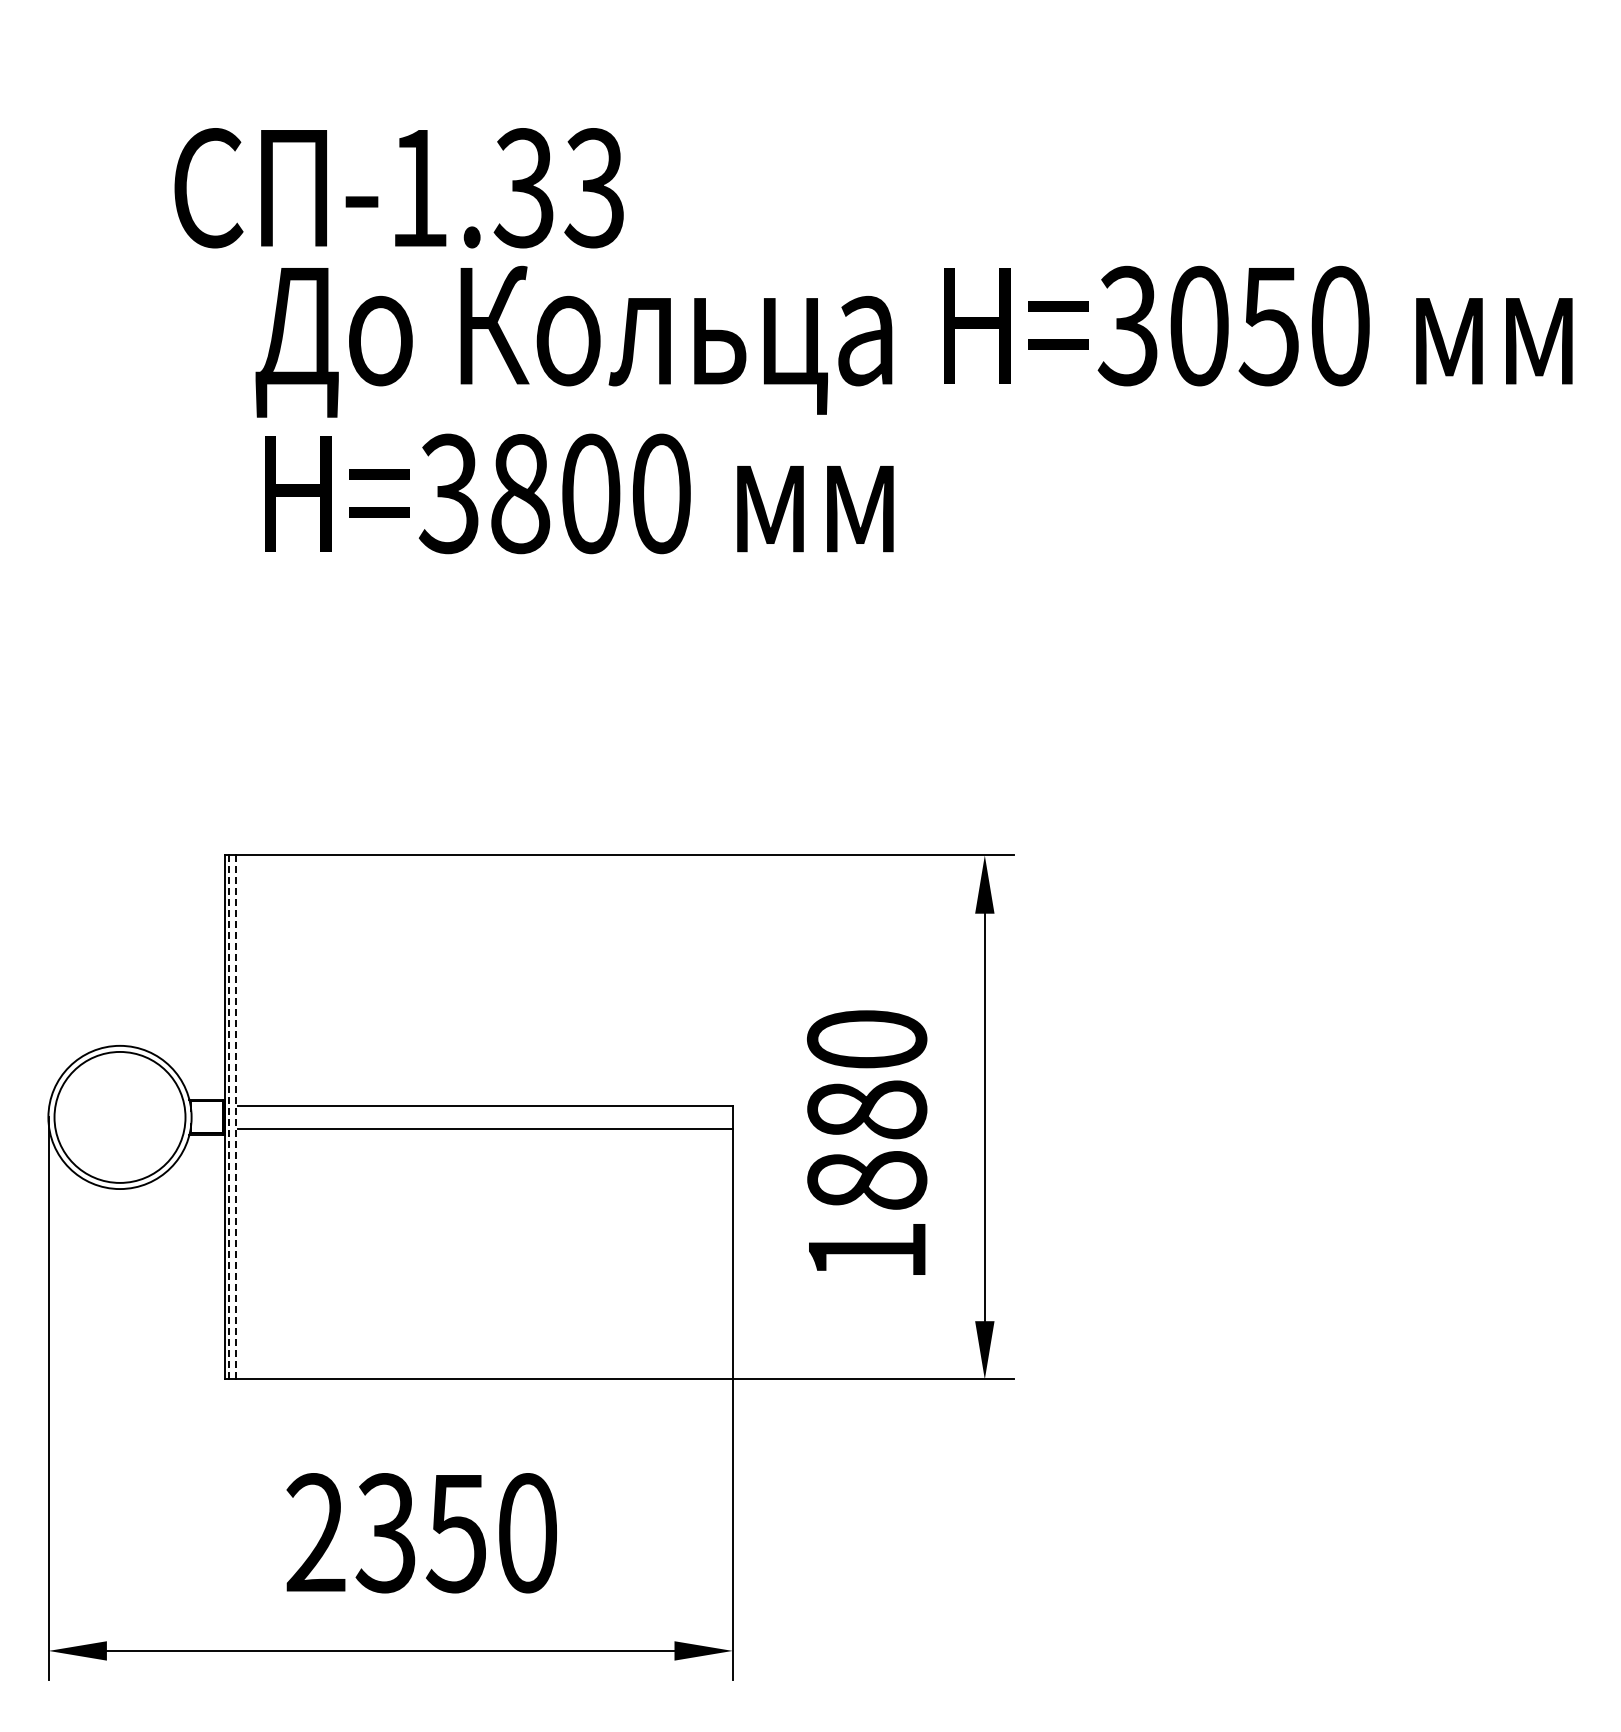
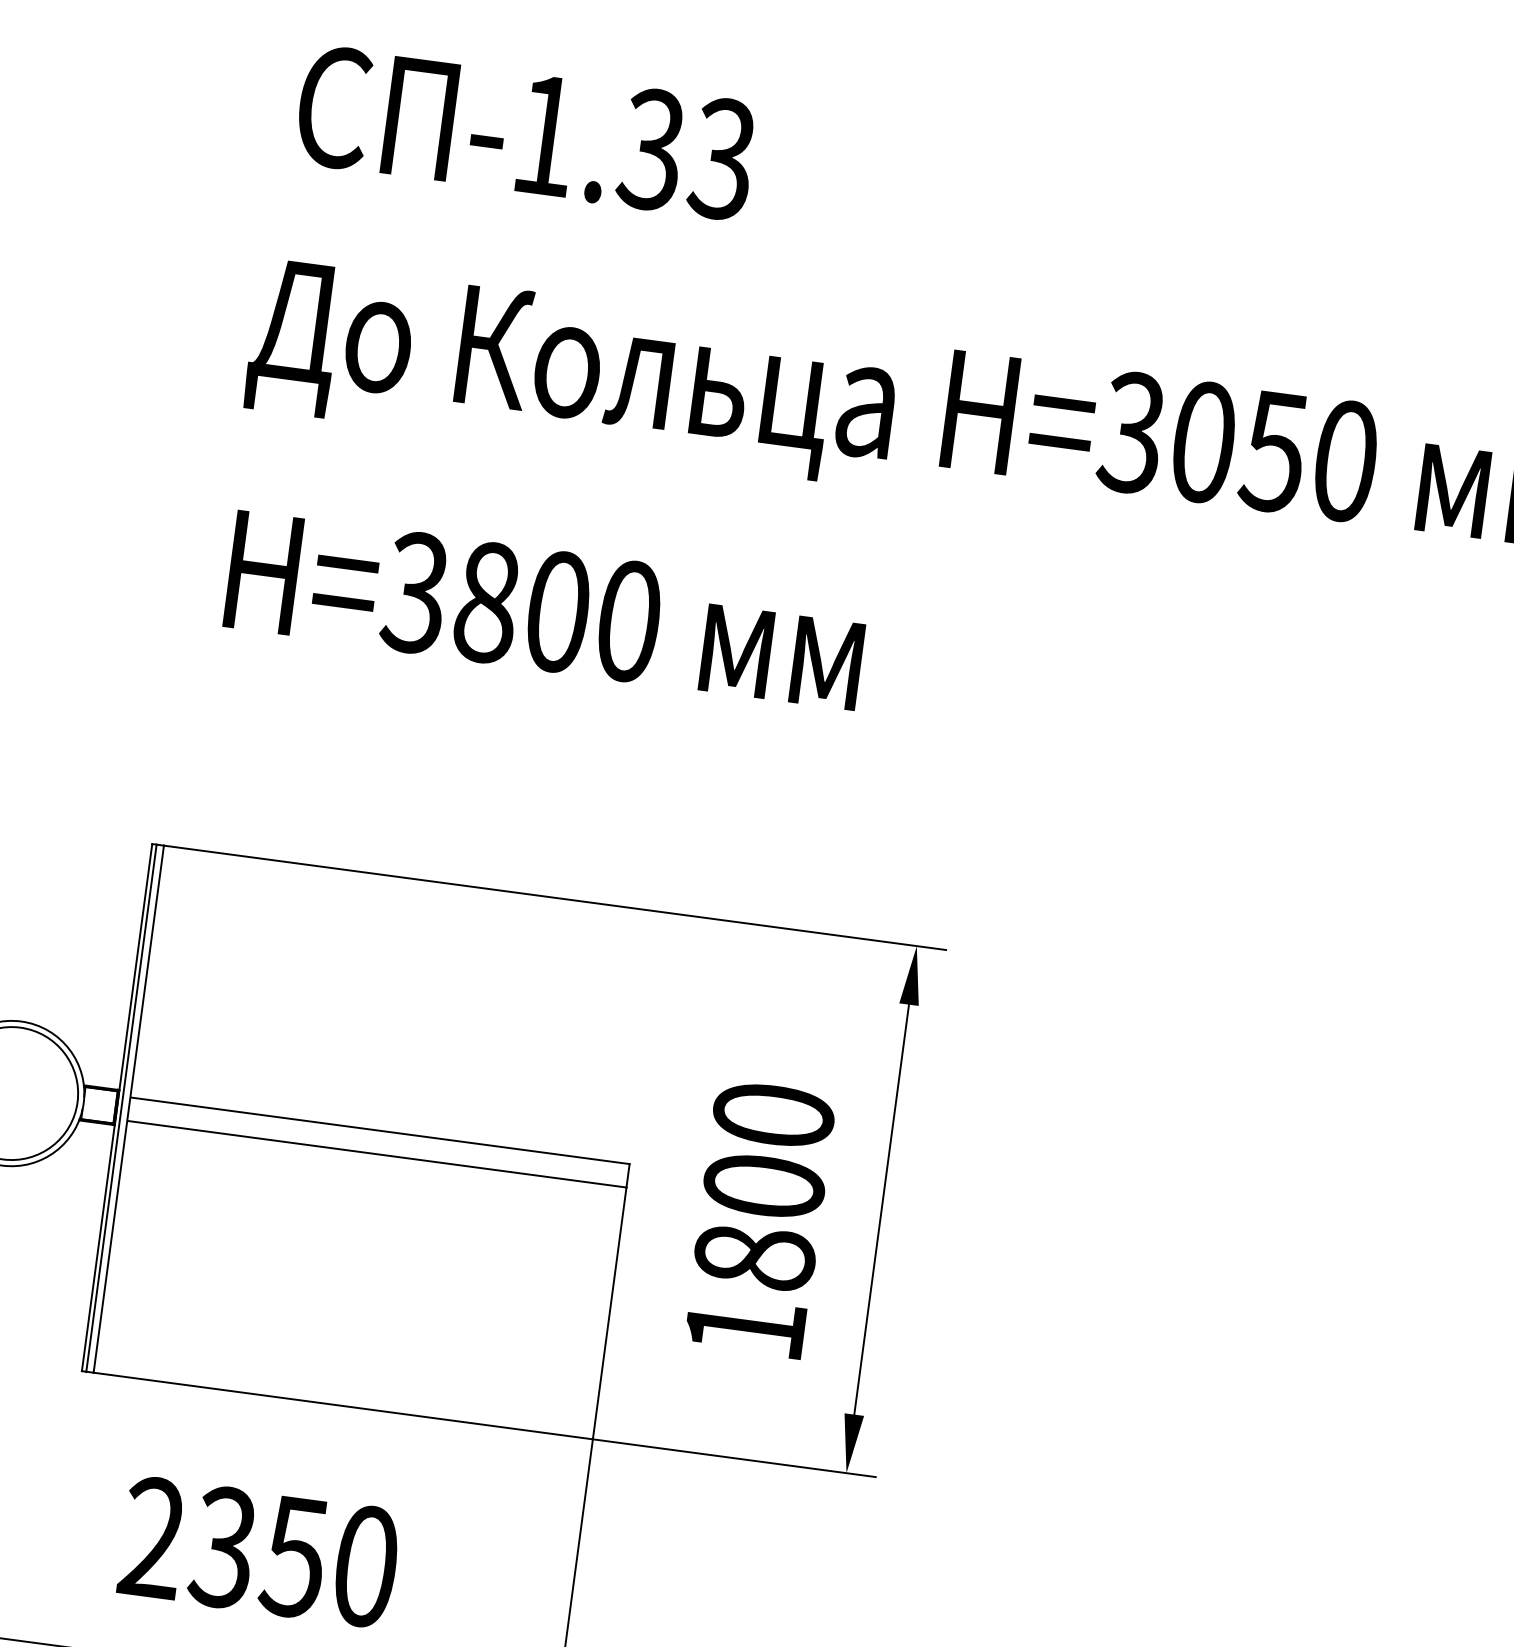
text: (398, 188) -> (525, 133), moved
text: (579, 493) -> (546, 610), moved
text: (867, 1109) -> (764, 1185), 1880 -> 1800
line: (229, 1117) -> (121, 1108), dashed -> solid
line: (236, 1117) -> (128, 1109), dashed -> solid

